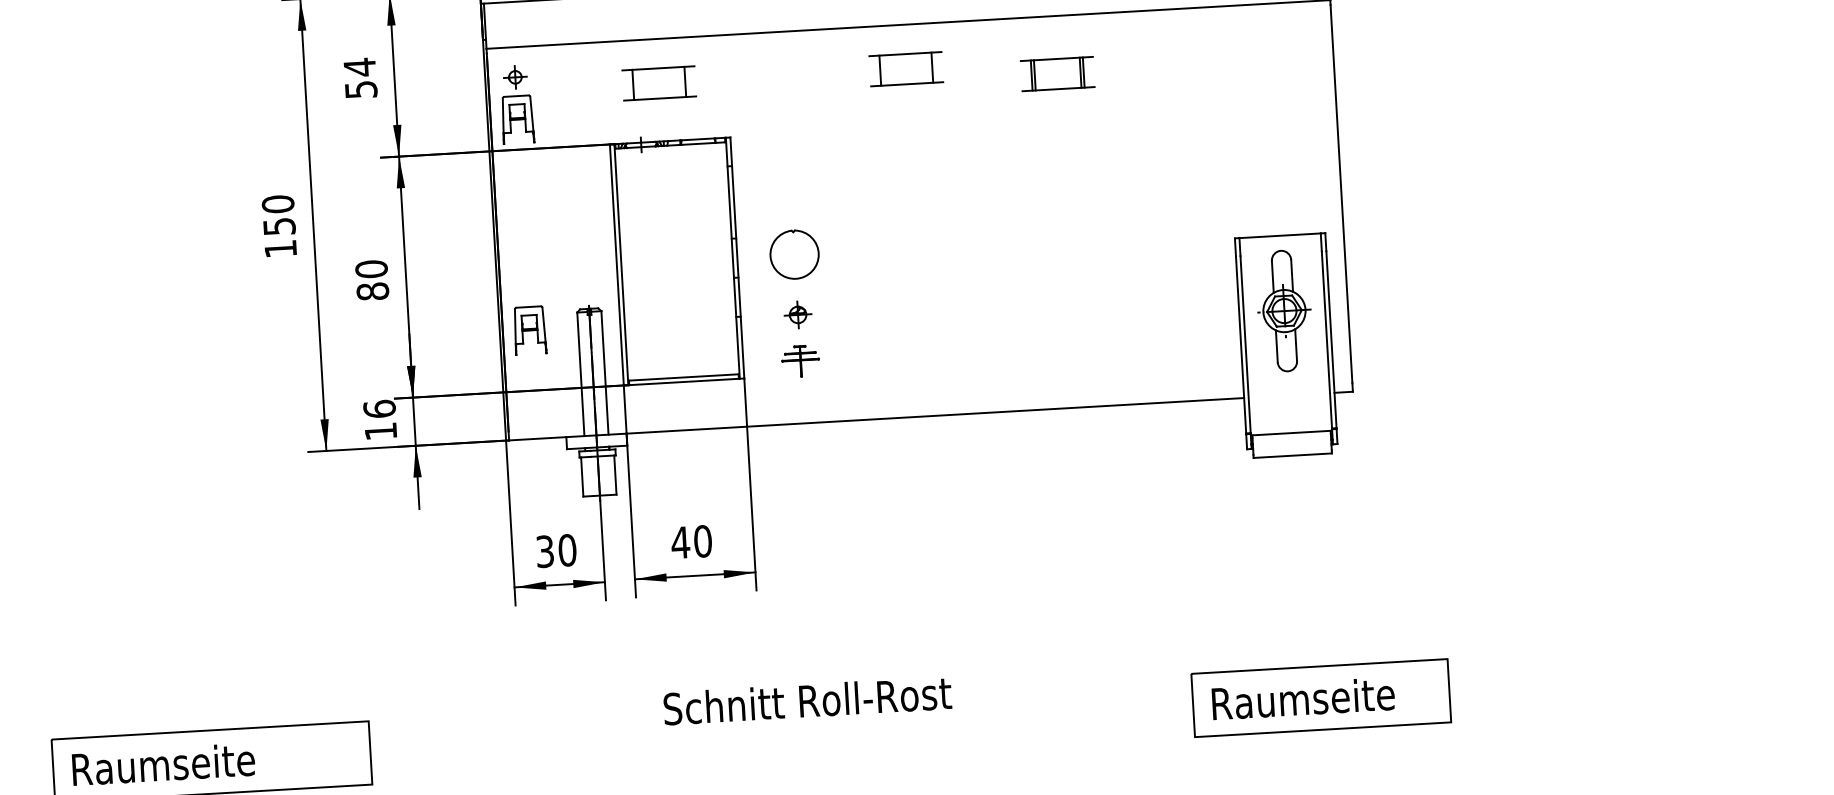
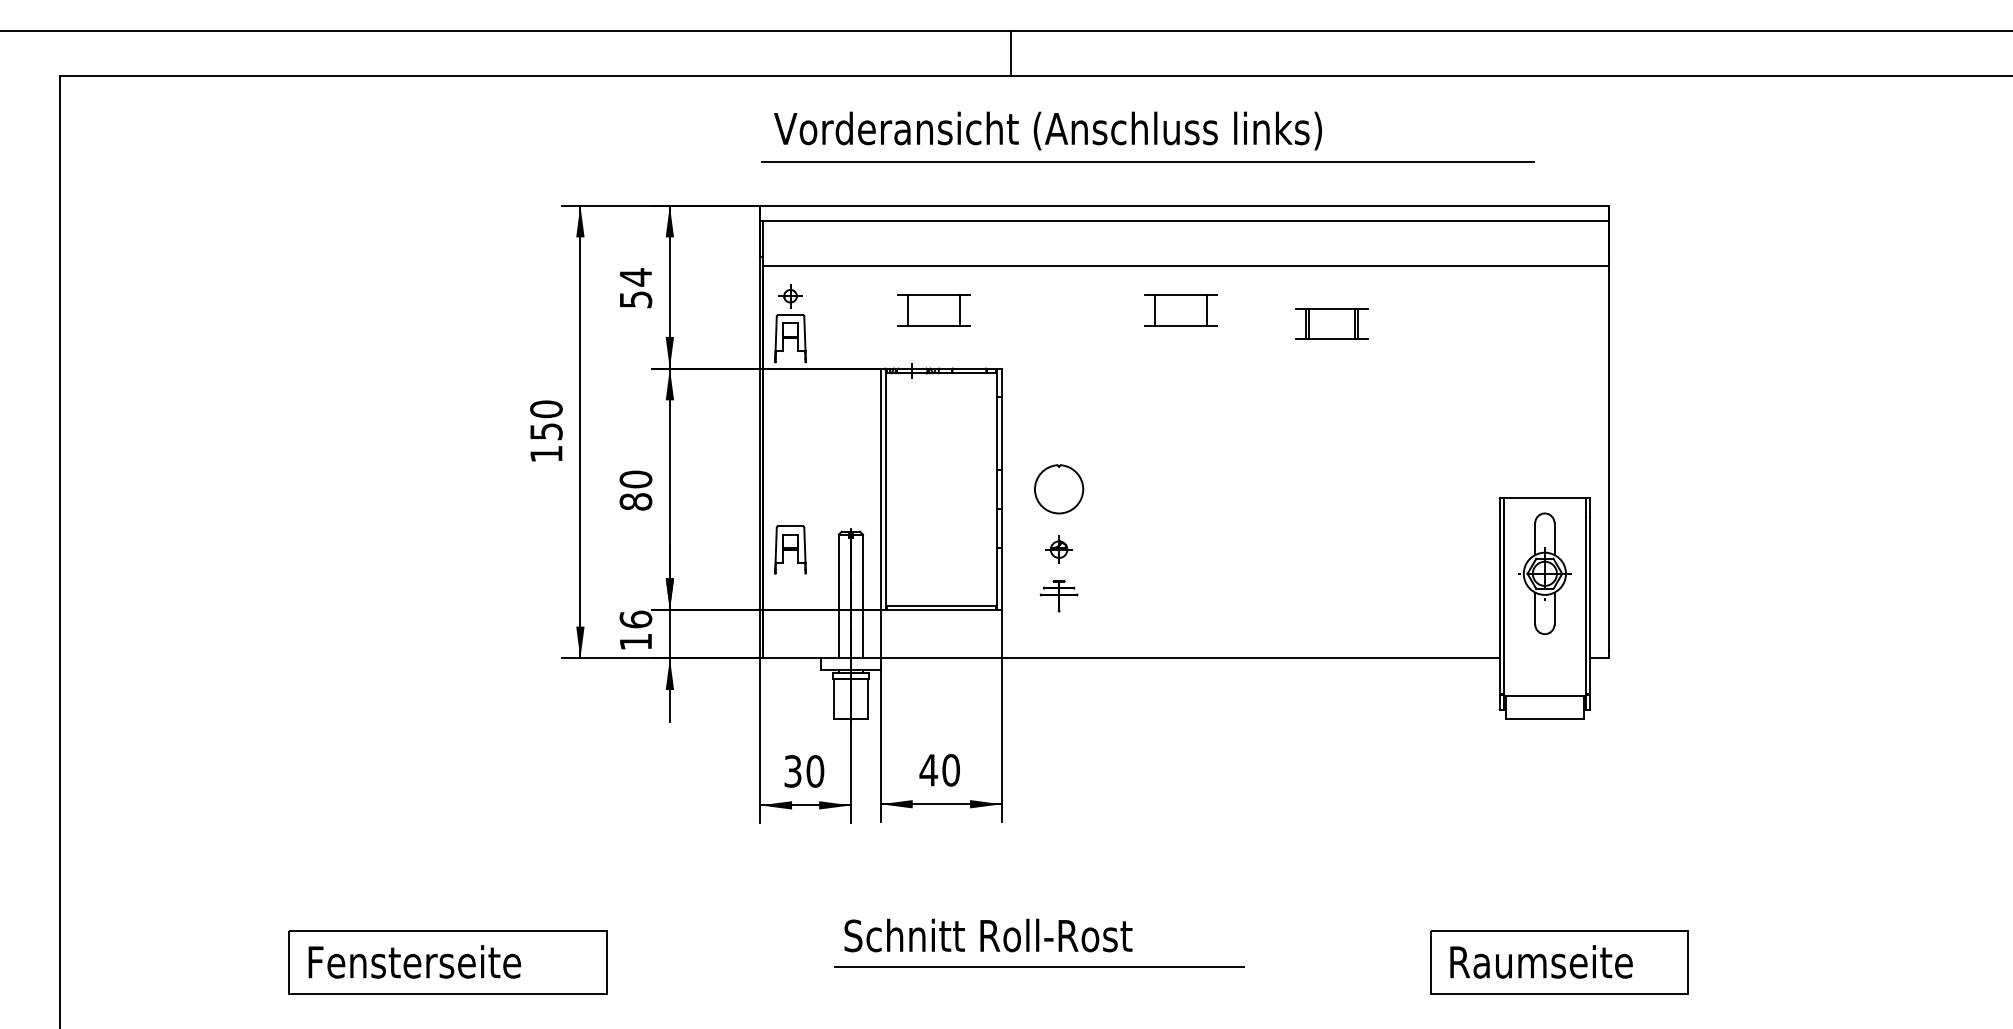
text: (807, 700) -> (988, 935), moved
line: (802, 732) -> (1039, 966), added
text: (180, 763) -> (416, 961), Raumseite -> Fensterseite

